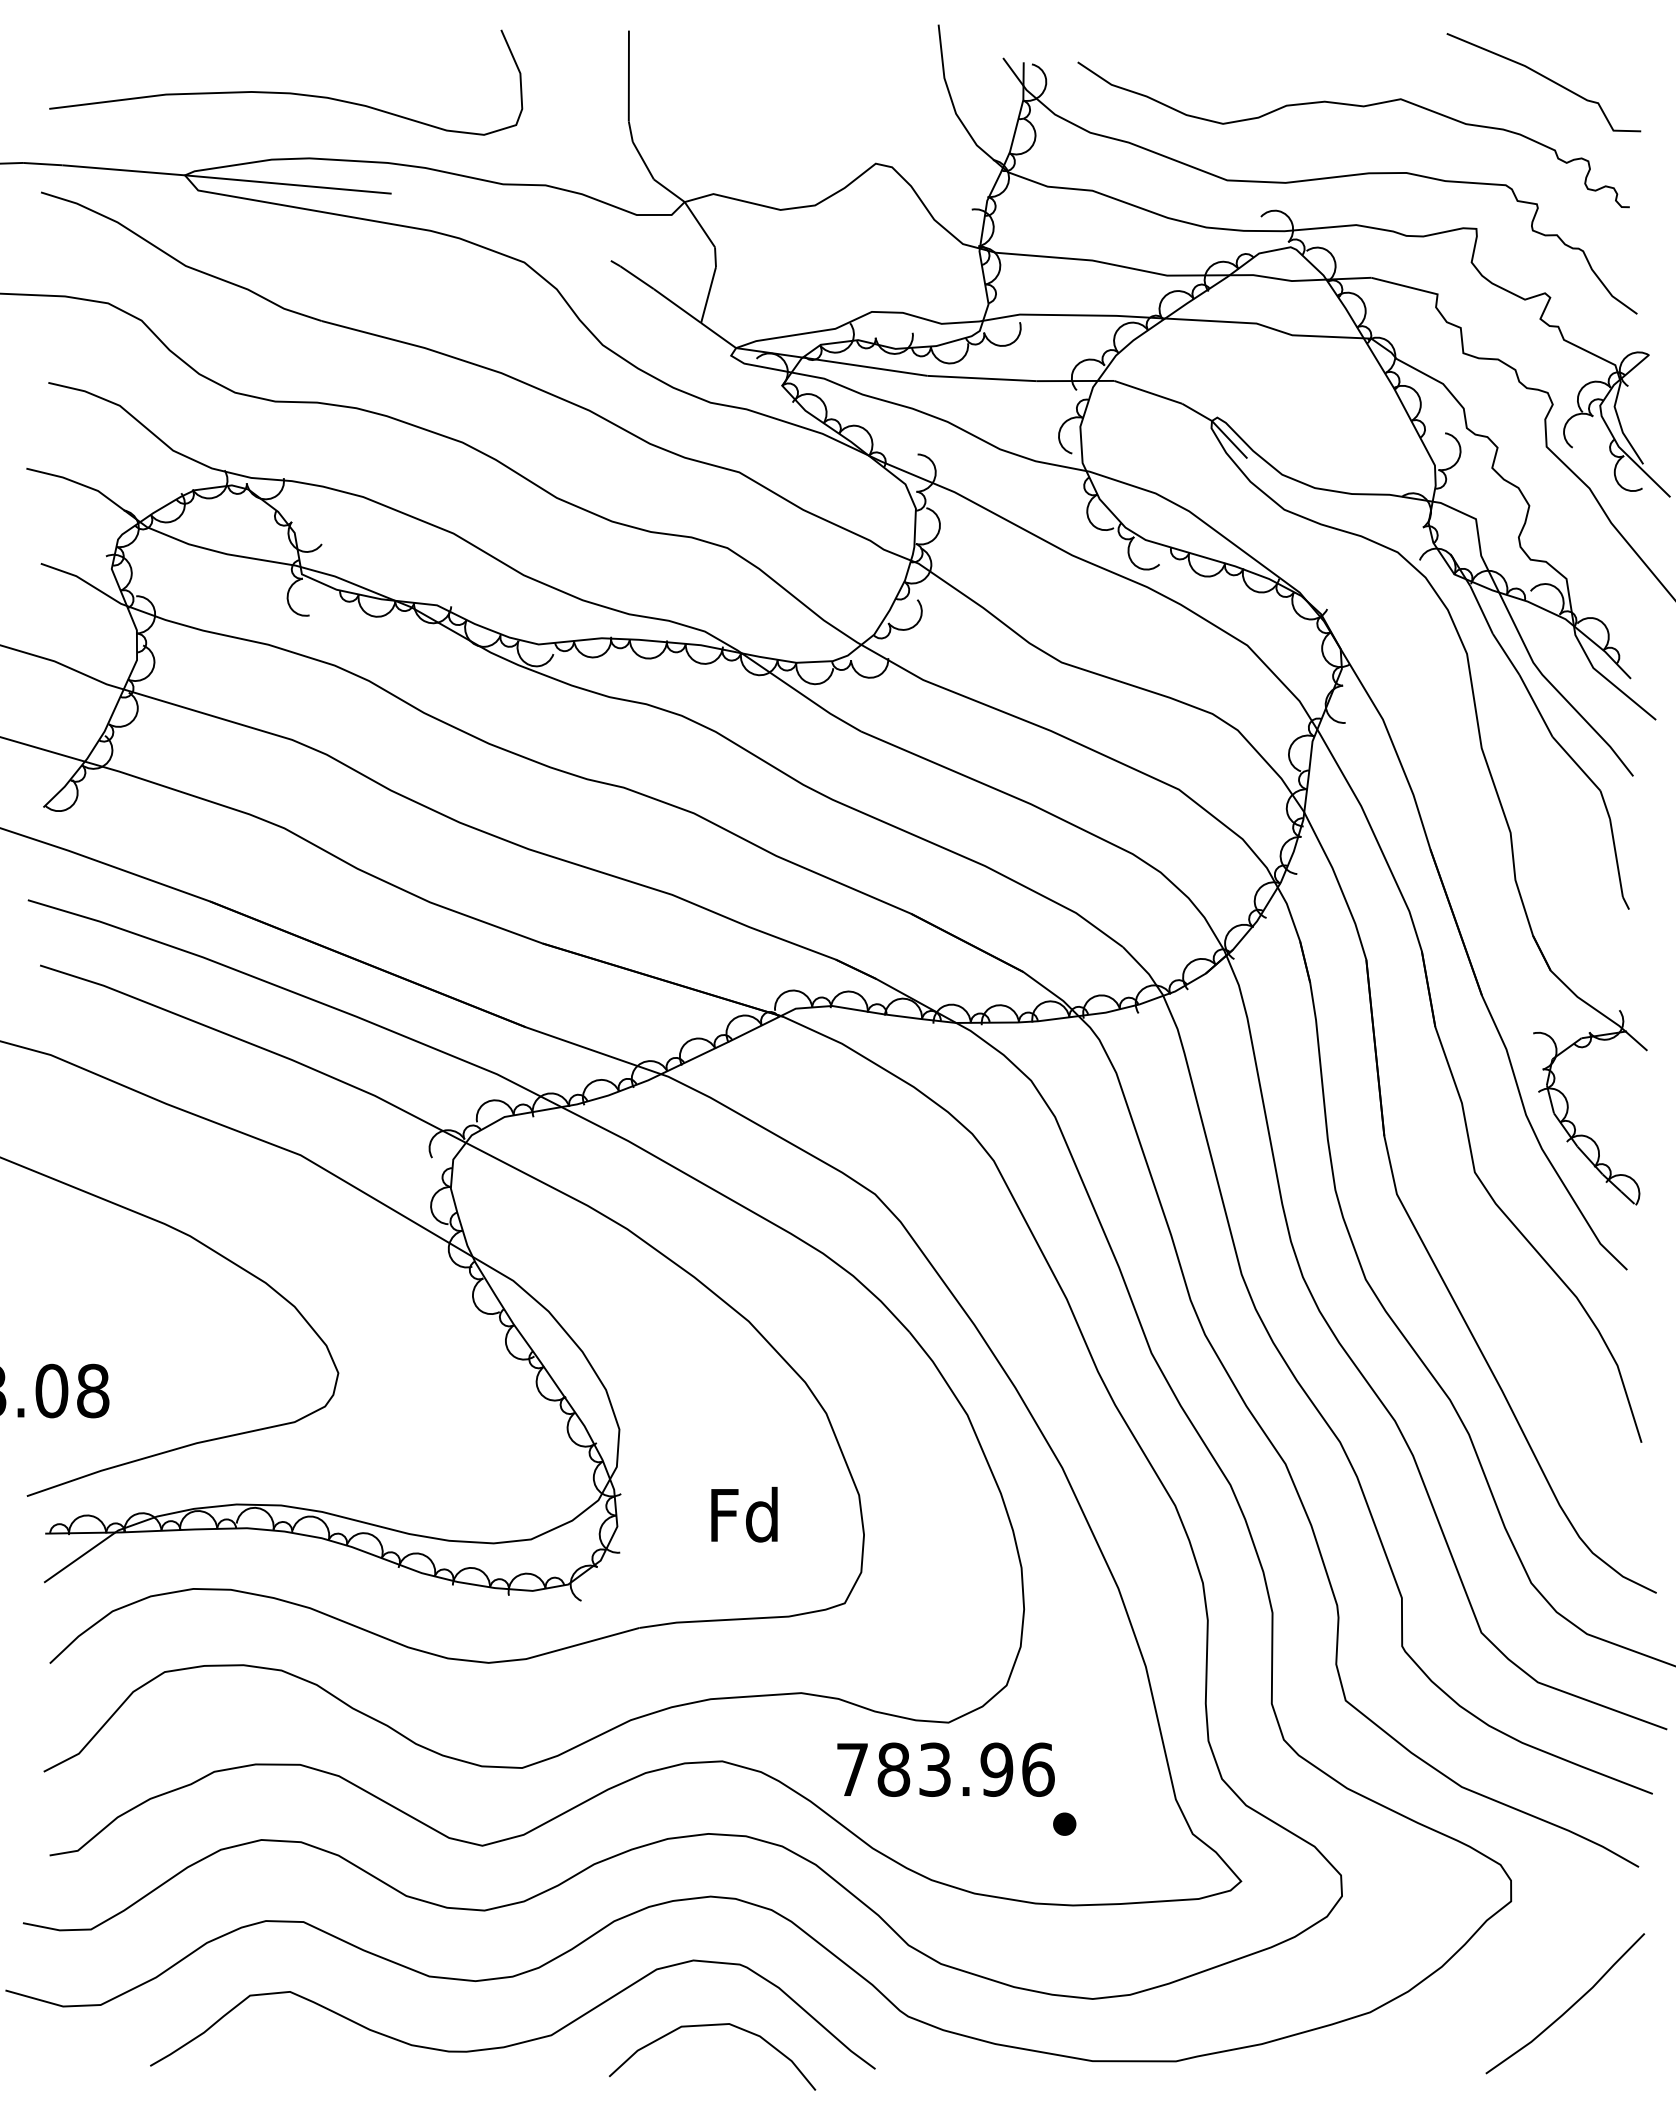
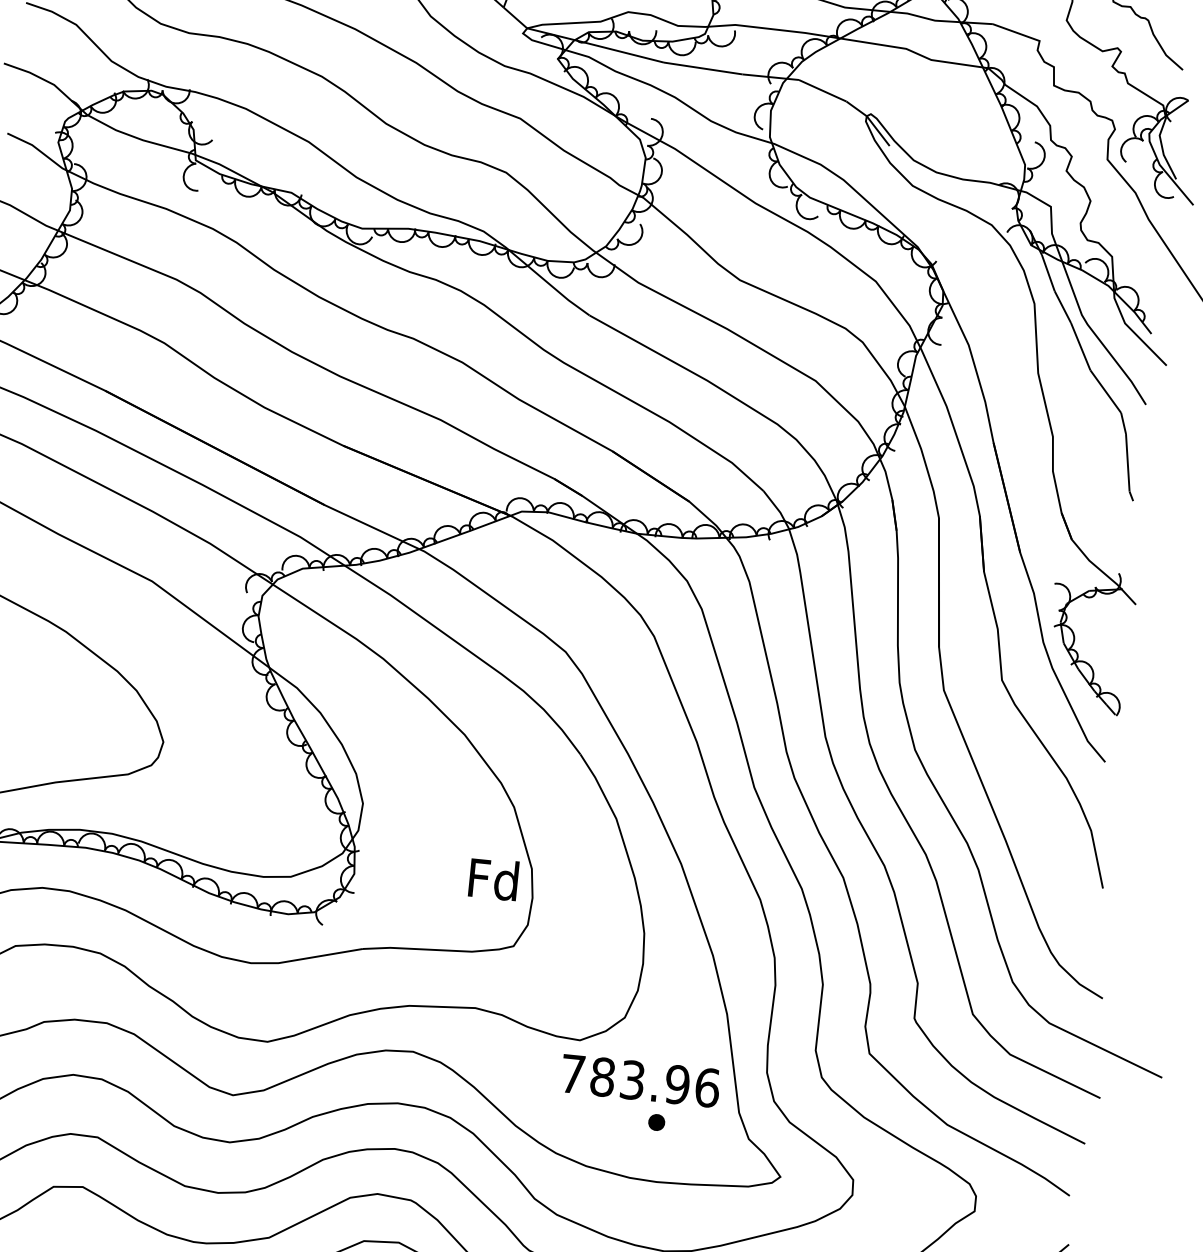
text: (744, 1514) -> (493, 879), moved
text: (945, 1769) -> (640, 1080), moved

